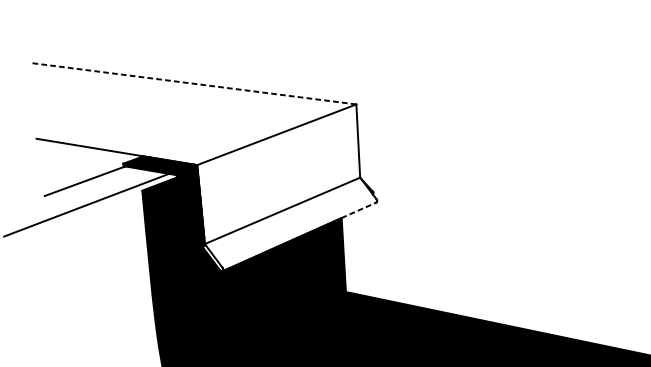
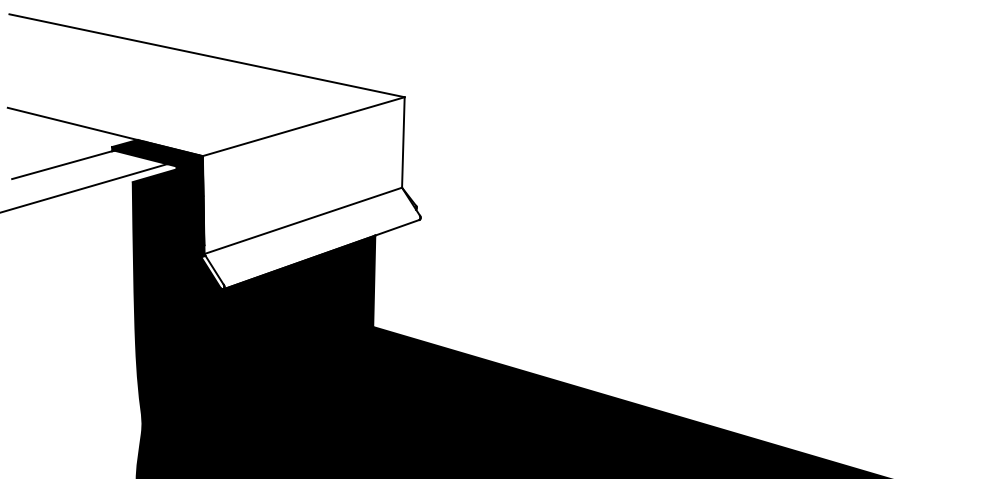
line: (194, 83) -> (207, 55), dashed -> solid
line: (359, 210) -> (397, 227), dashed -> solid

